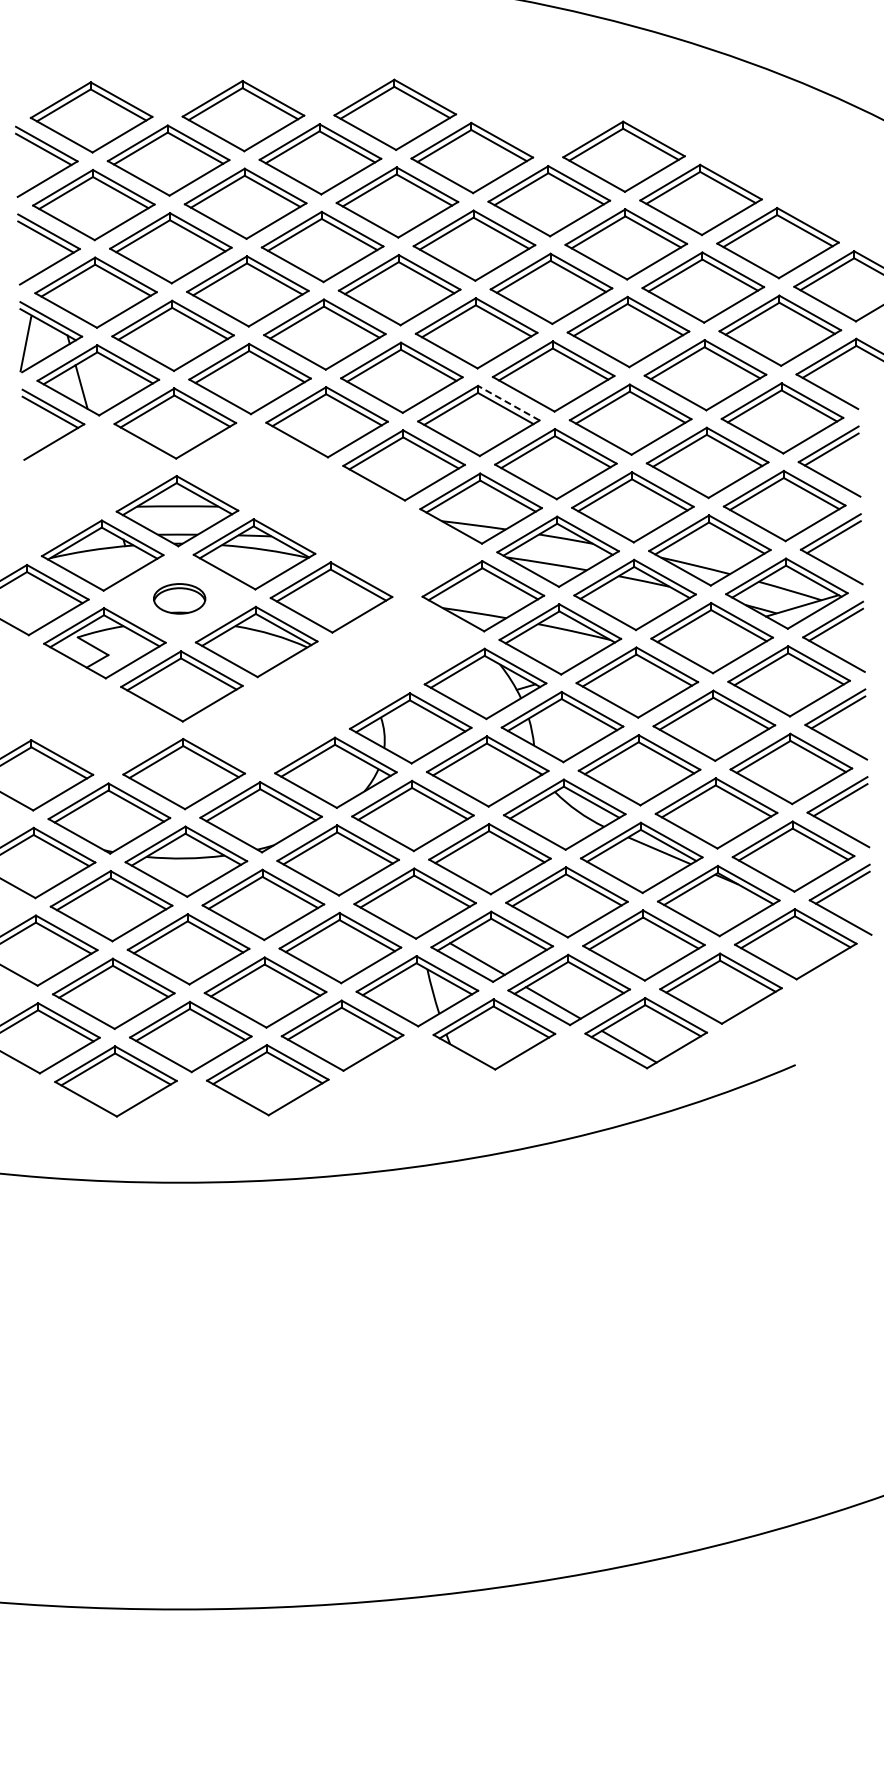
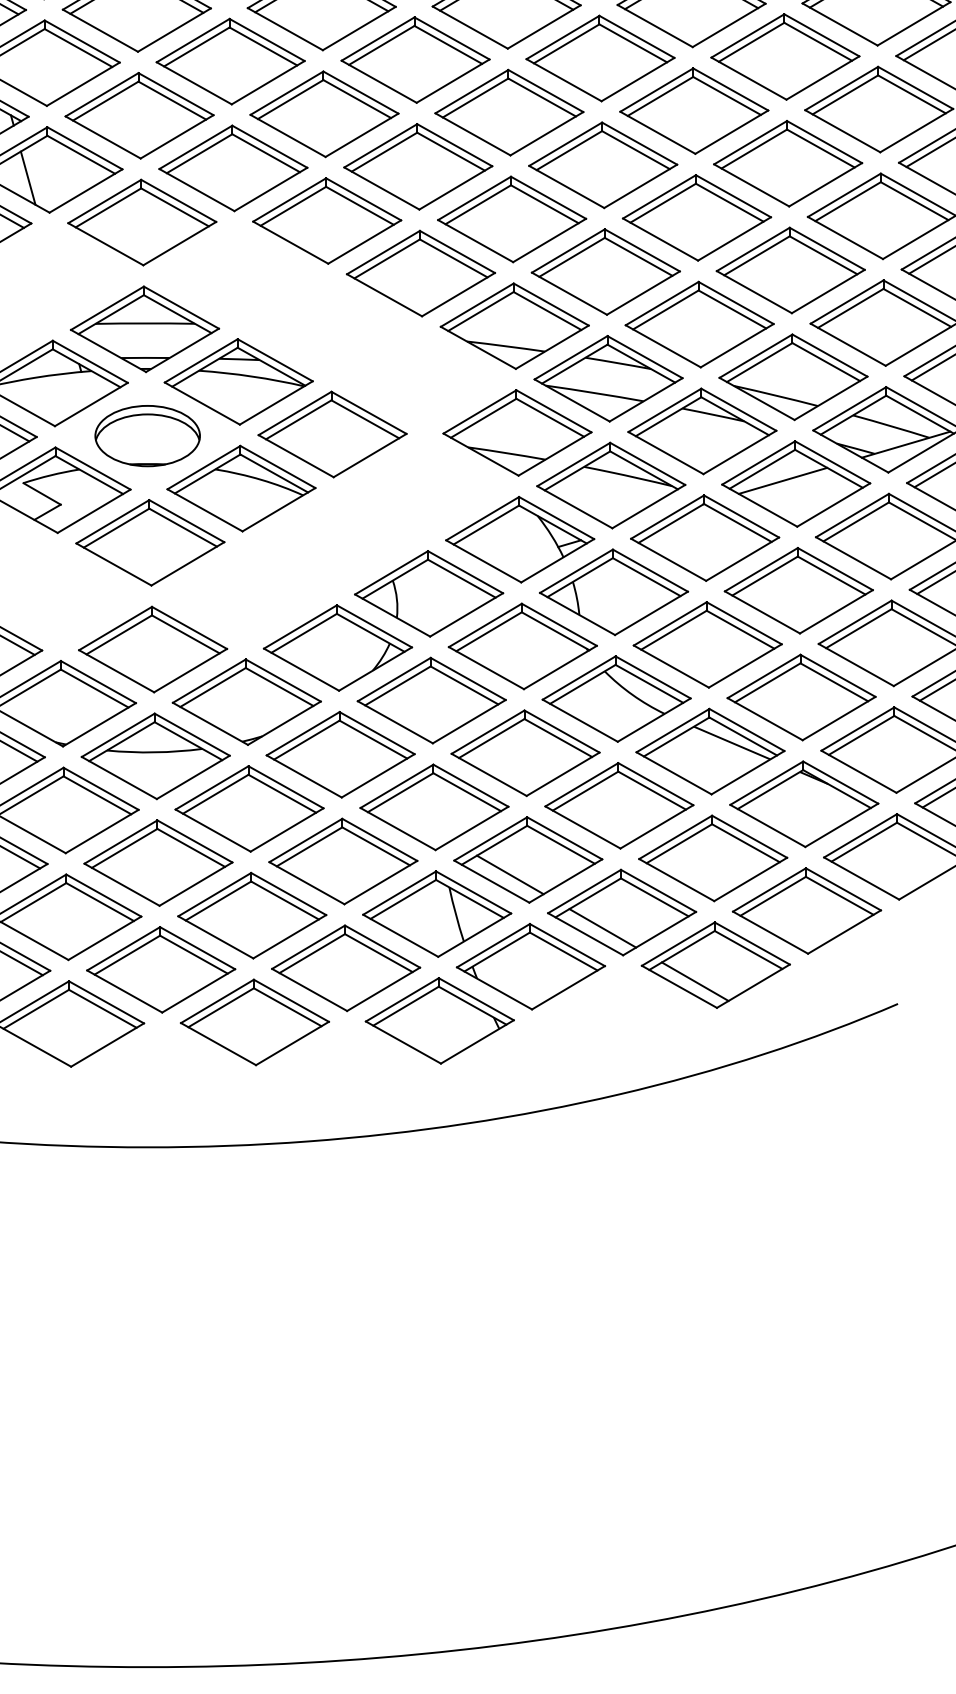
line: (508, 402) -> (548, 196), dashed -> solid
part: (179, 598) -> (147, 435), size x1.67
line: (701, 635) -> (783, 480), added
part: (419, 1078) -> (439, 1020), added

